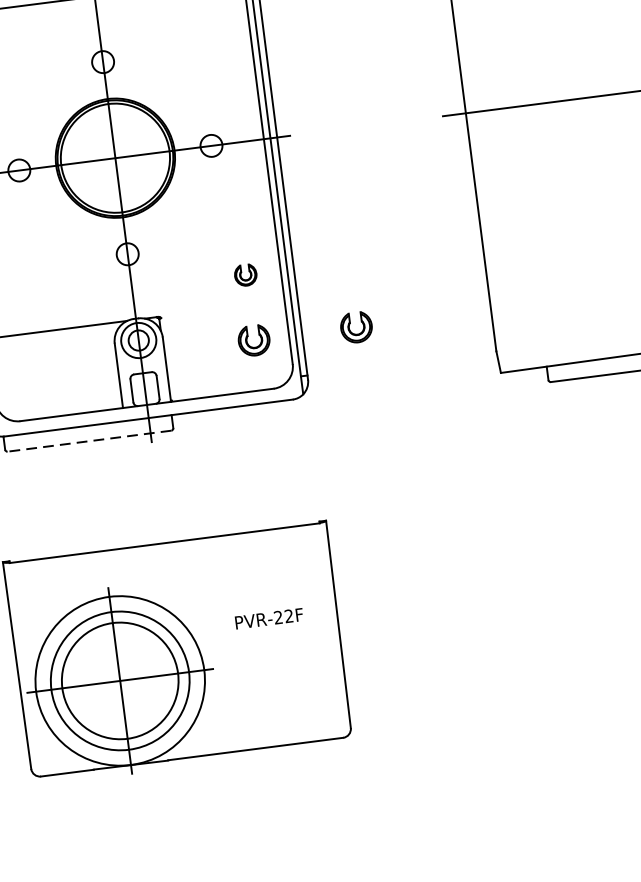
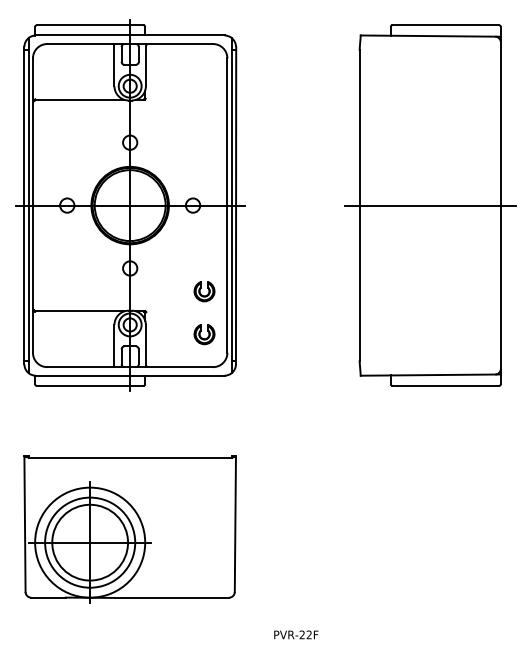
part: (245, 274) -> (204, 291), size x1.43
part: (356, 327) -> (271, 334), removed
line: (89, 440) -> (90, 385), dashed -> solid
text: (269, 618) -> (296, 634), moved

